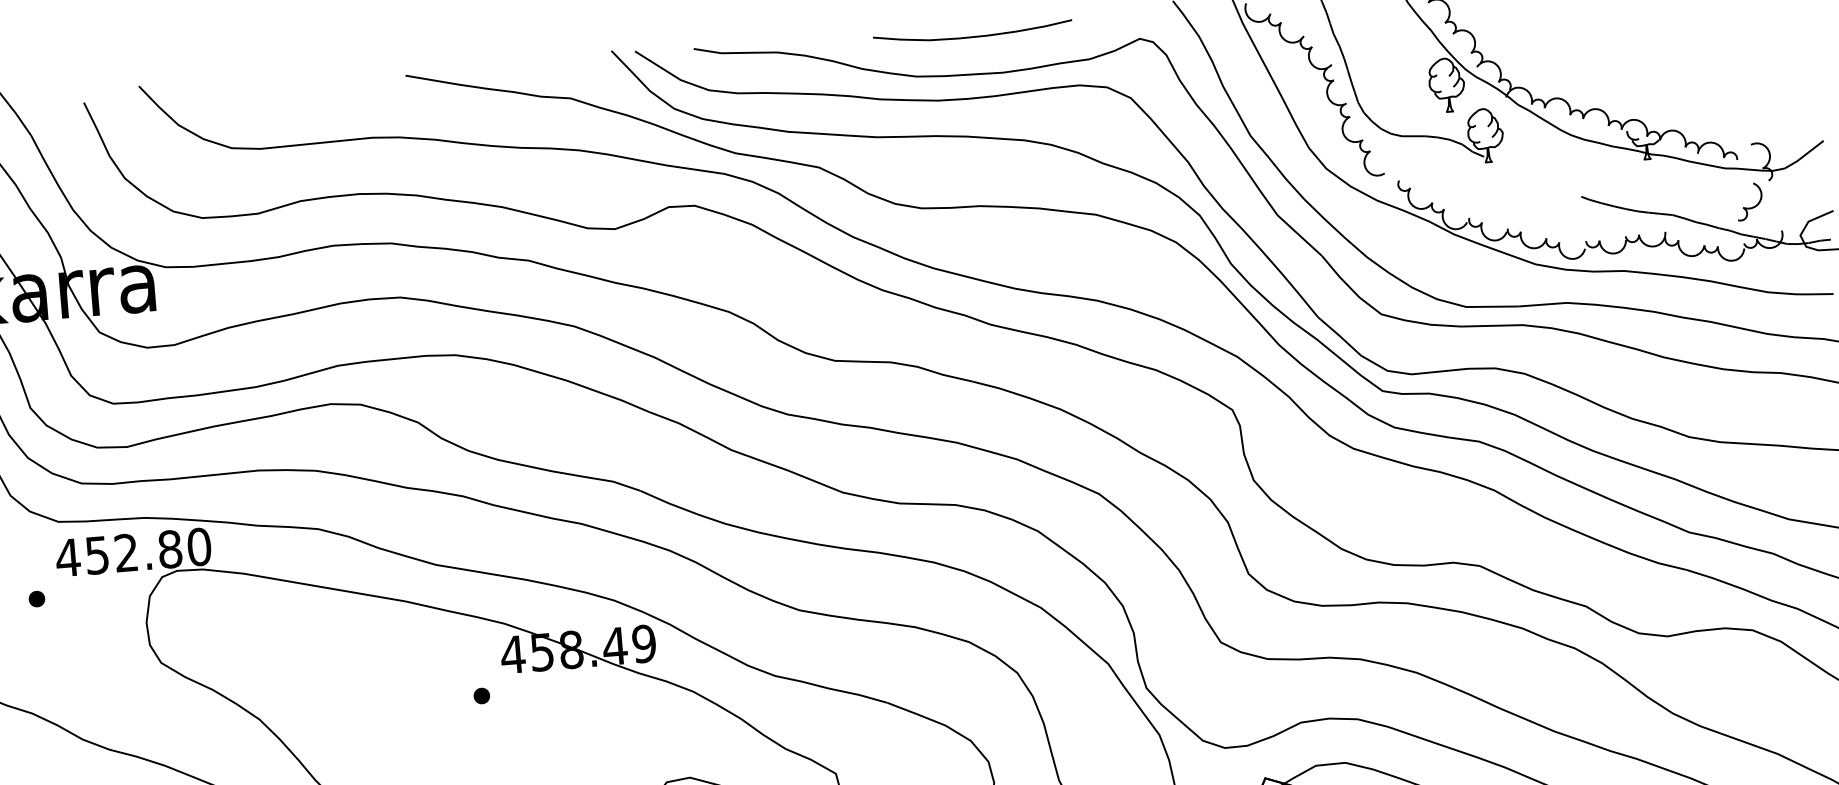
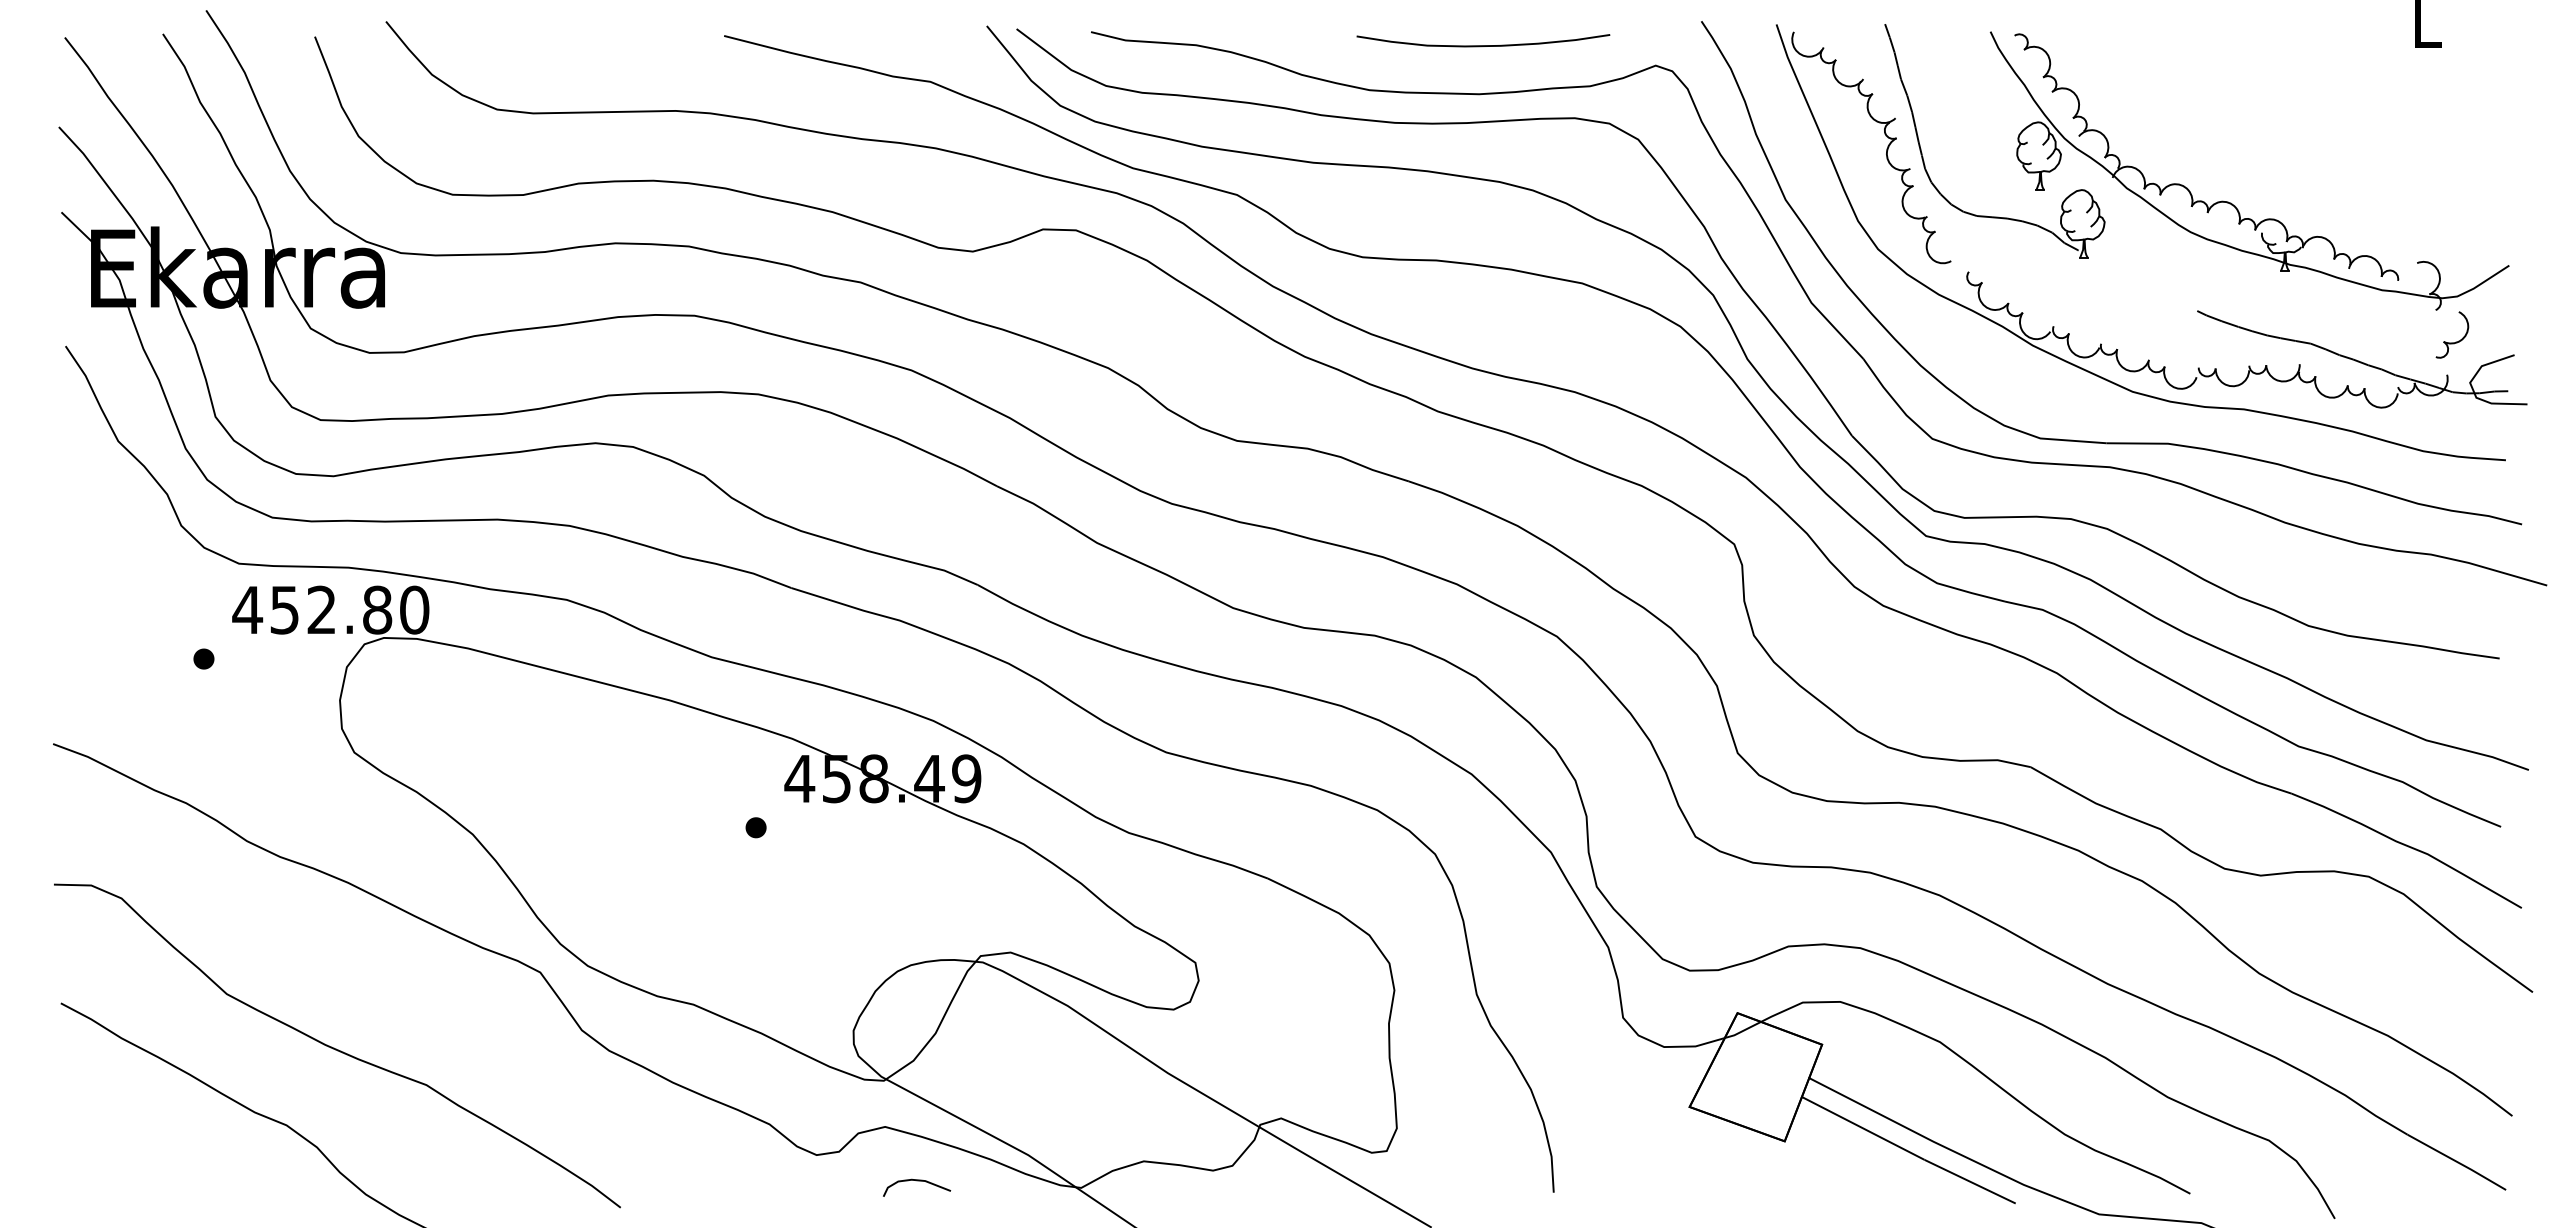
curve: (973, 36) -> (1483, 45), moved
part: (1752, 206) -> (2455, 341), moved

